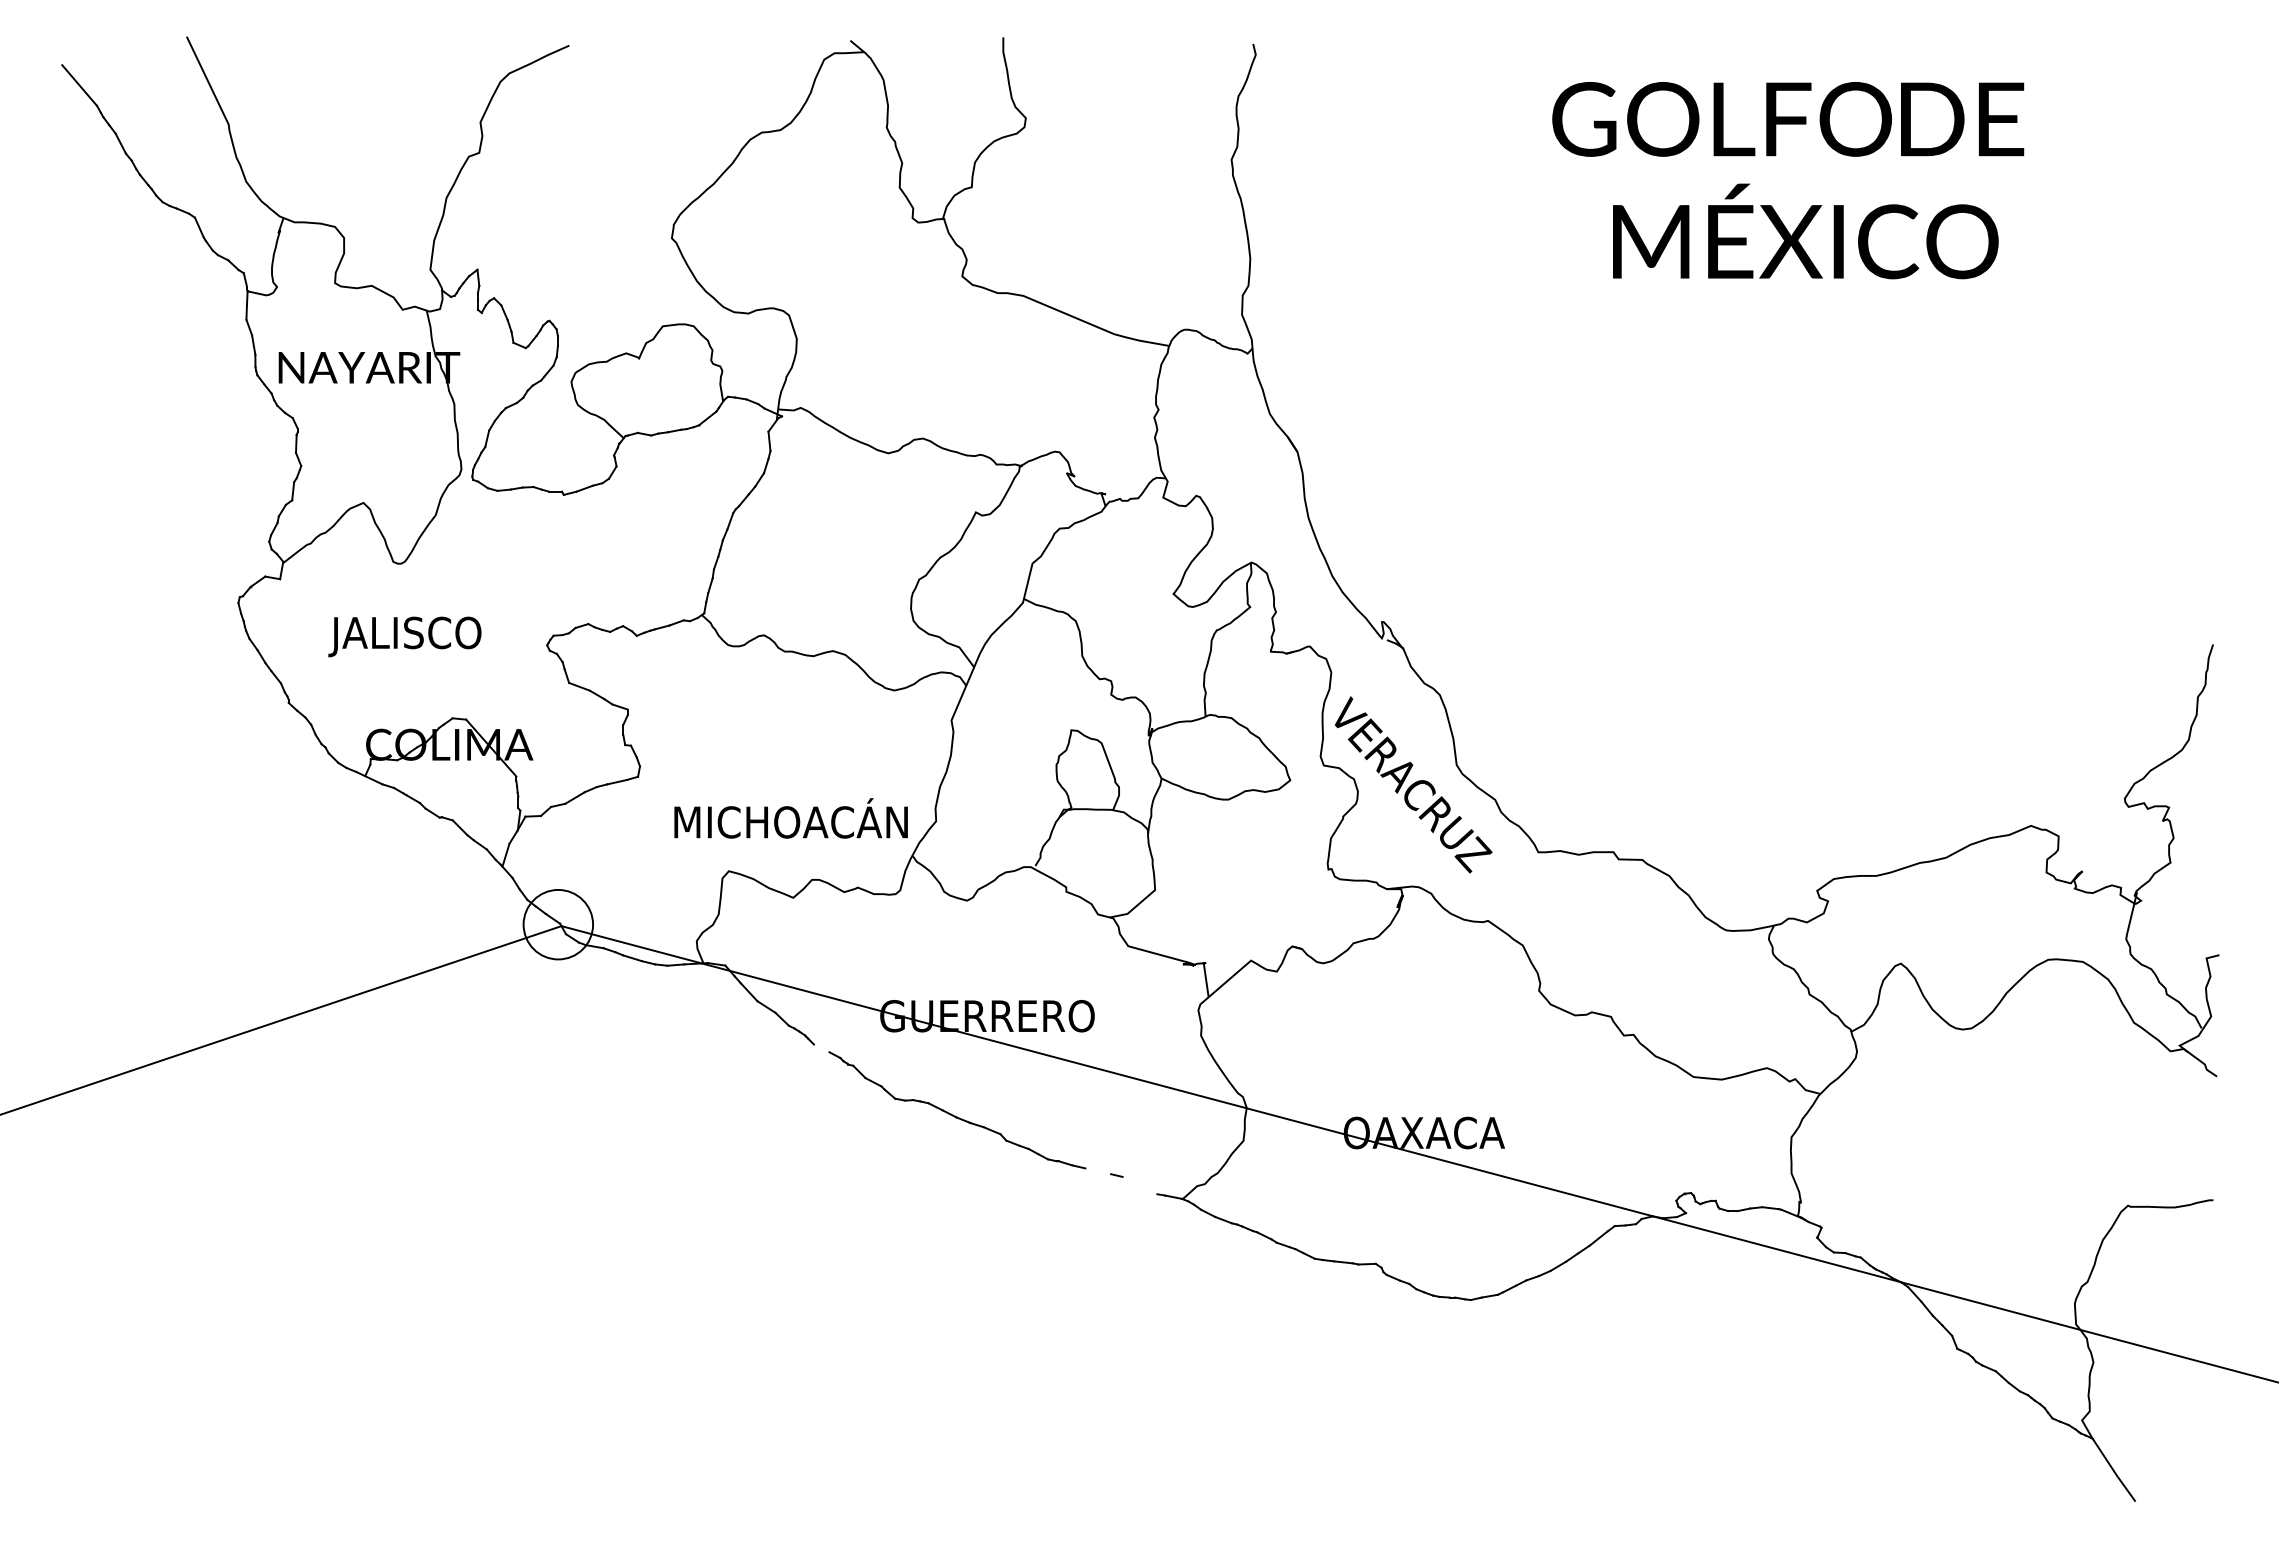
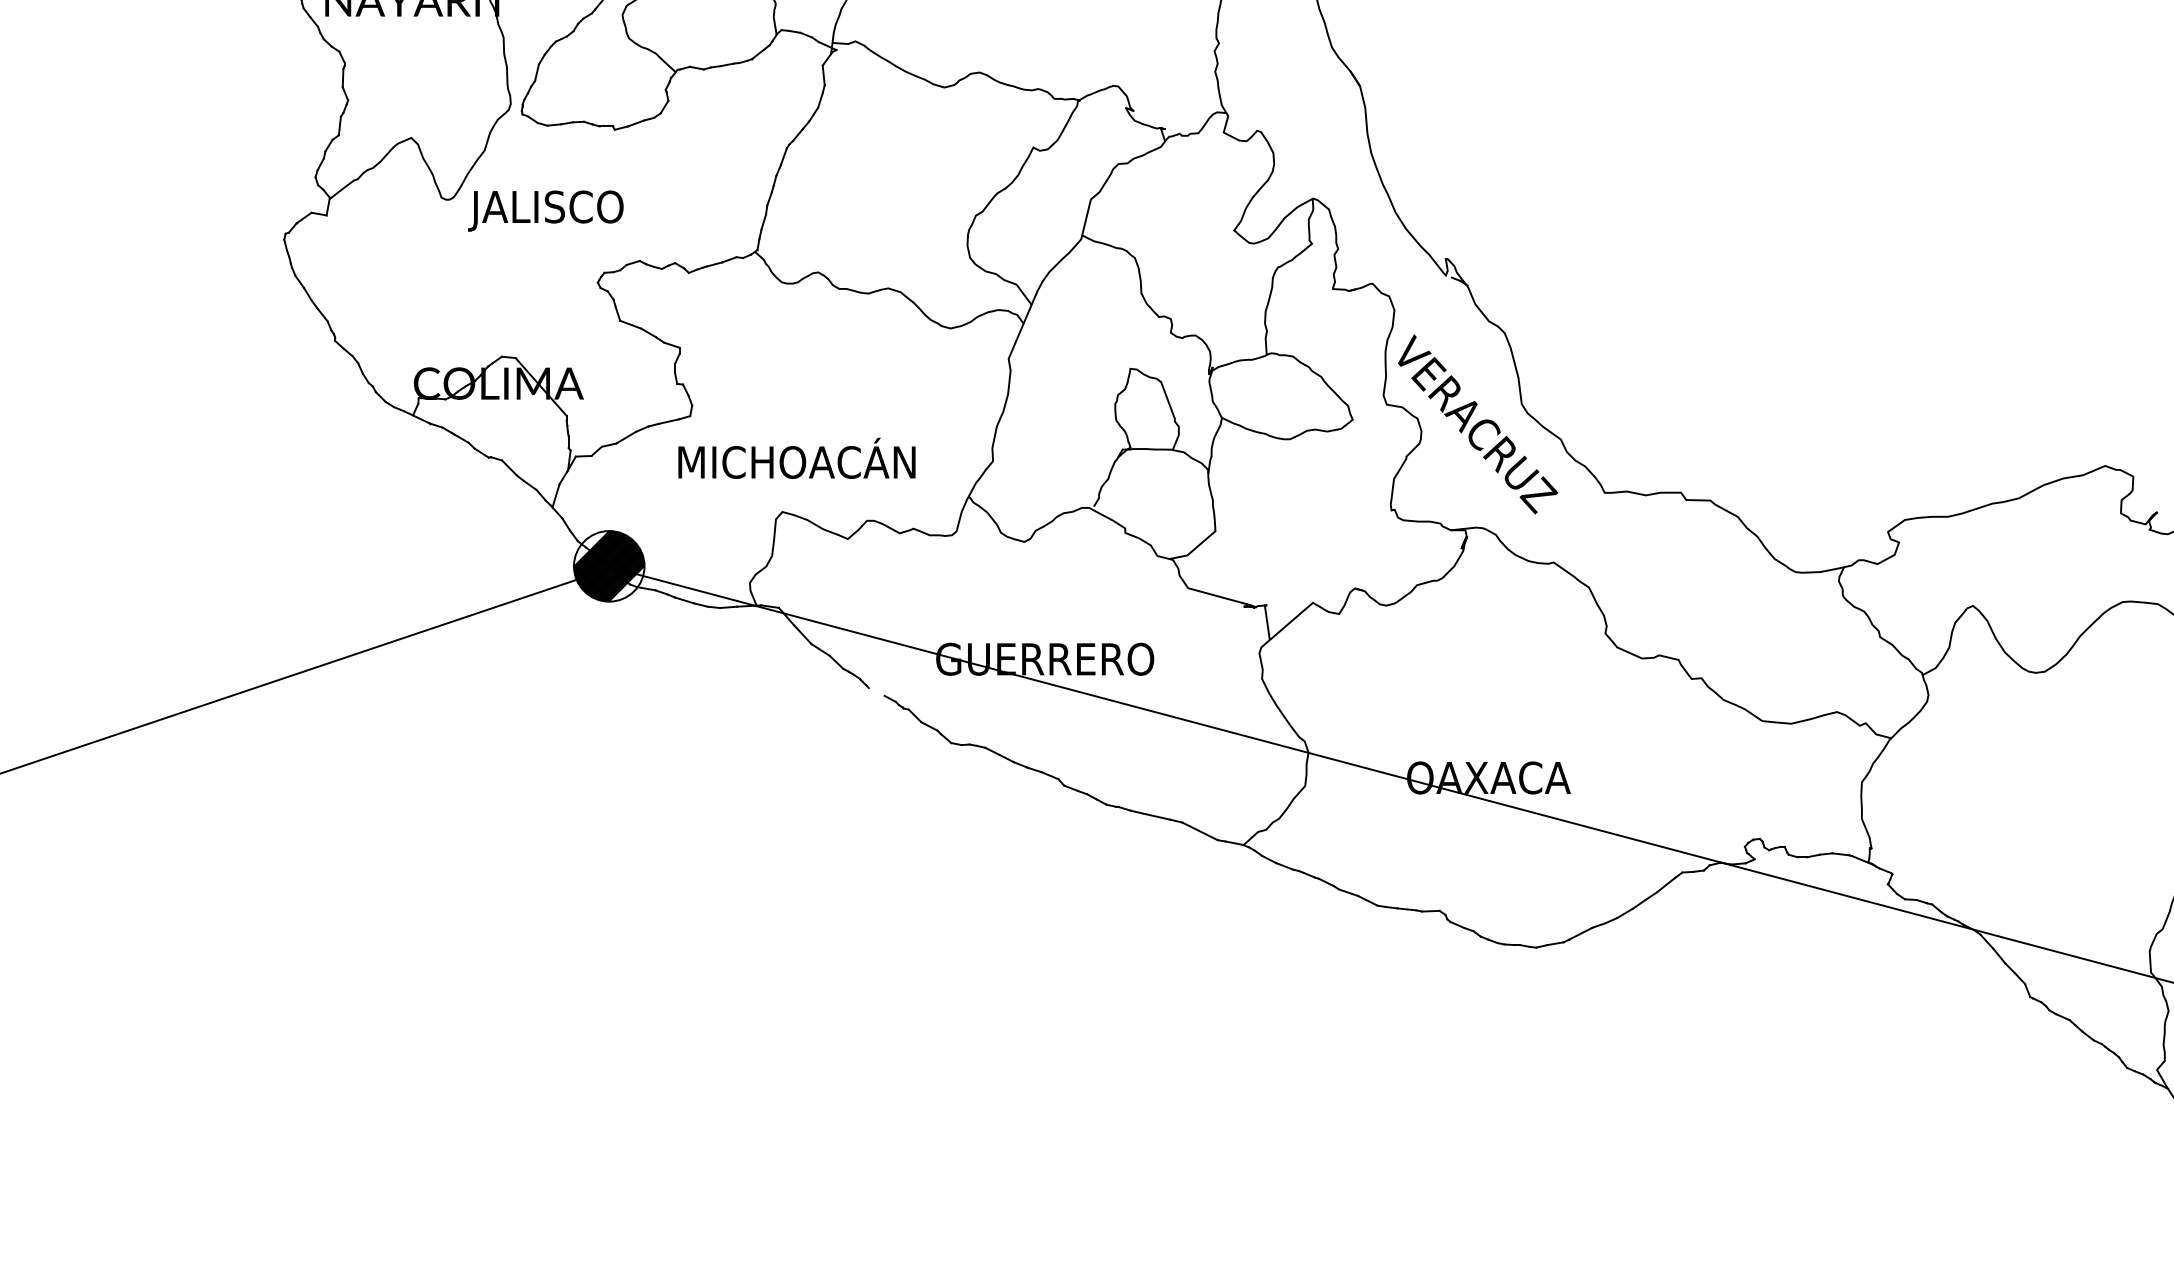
text: (404, 636) -> (545, 210), moved
text: (790, 818) -> (796, 458), moved
hatch: (558, 924) -> (609, 566), added
line: (1098, 1171) -> (1157, 817), added
line: (1139, 1185) -> (1199, 831), added

